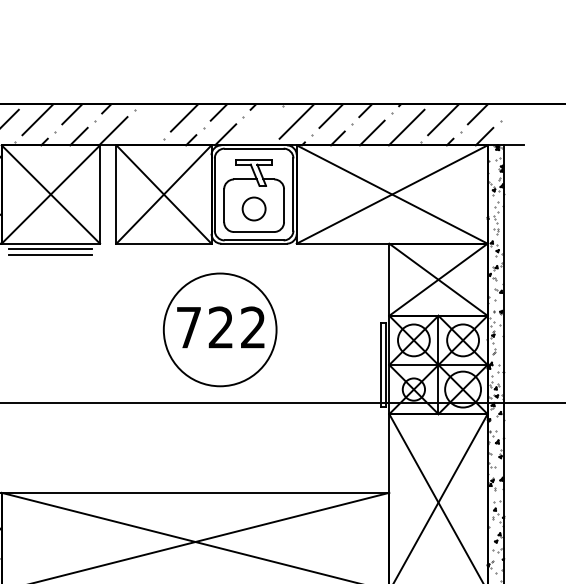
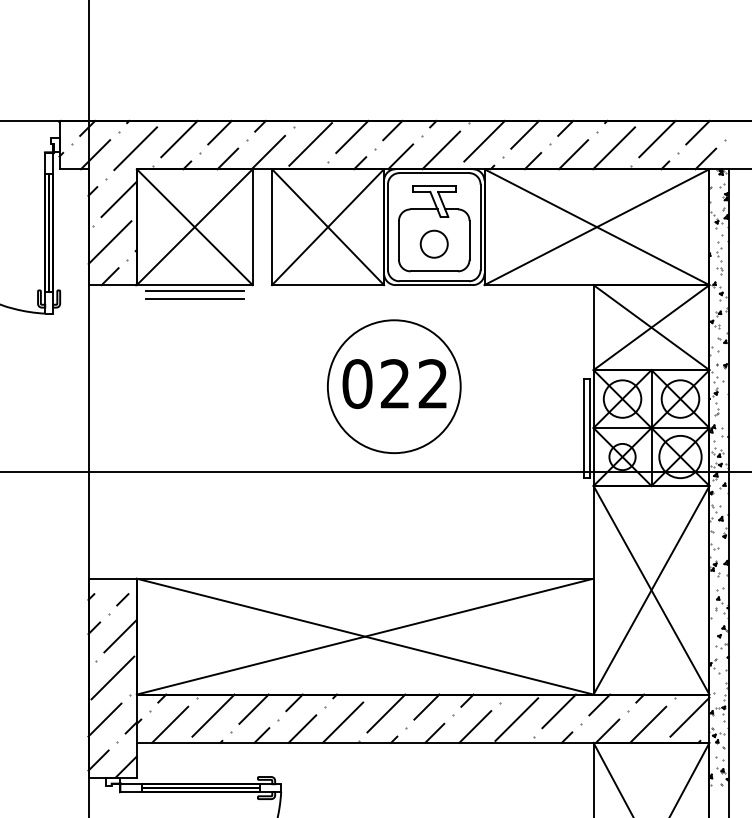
line: (149, 124) -> (310, 144), added
line: (260, 129) -> (441, 150), added
text: (188, 328) -> (357, 384), 722 -> 022

